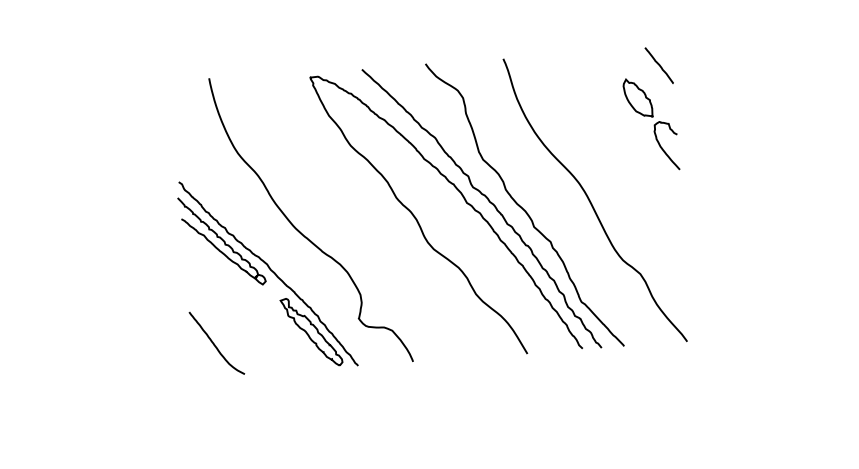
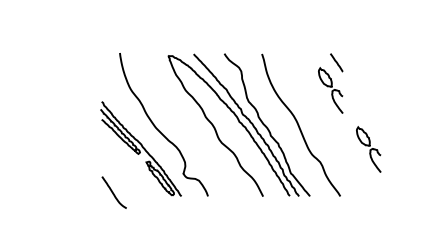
part: (738, 240) -> (368, 149), added
curve: (215, 343) -> (113, 192), moved

